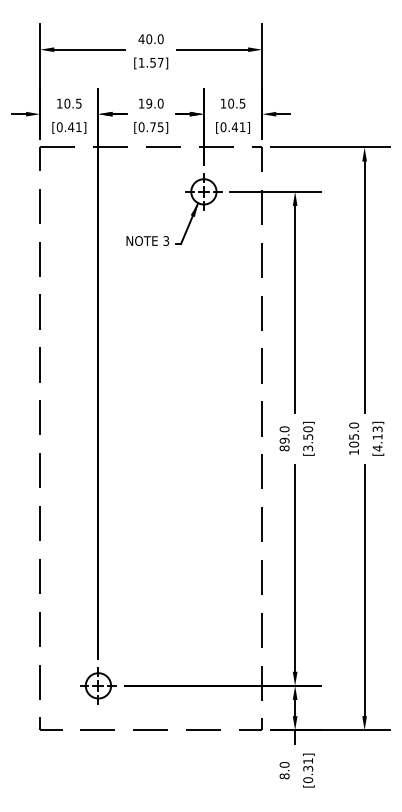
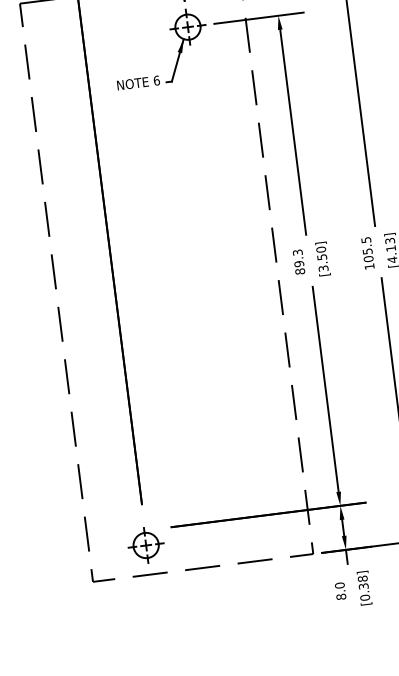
text: (166, 240) -> (156, 80), 3 -> 6
text: (354, 425) -> (366, 240), 105.0 -> 105.5
text: (284, 429) -> (297, 252), 89.0 -> 89.3
part: (98, 685) -> (146, 545), moved
text: (308, 760) -> (363, 578), [0.31] -> [0.38]

